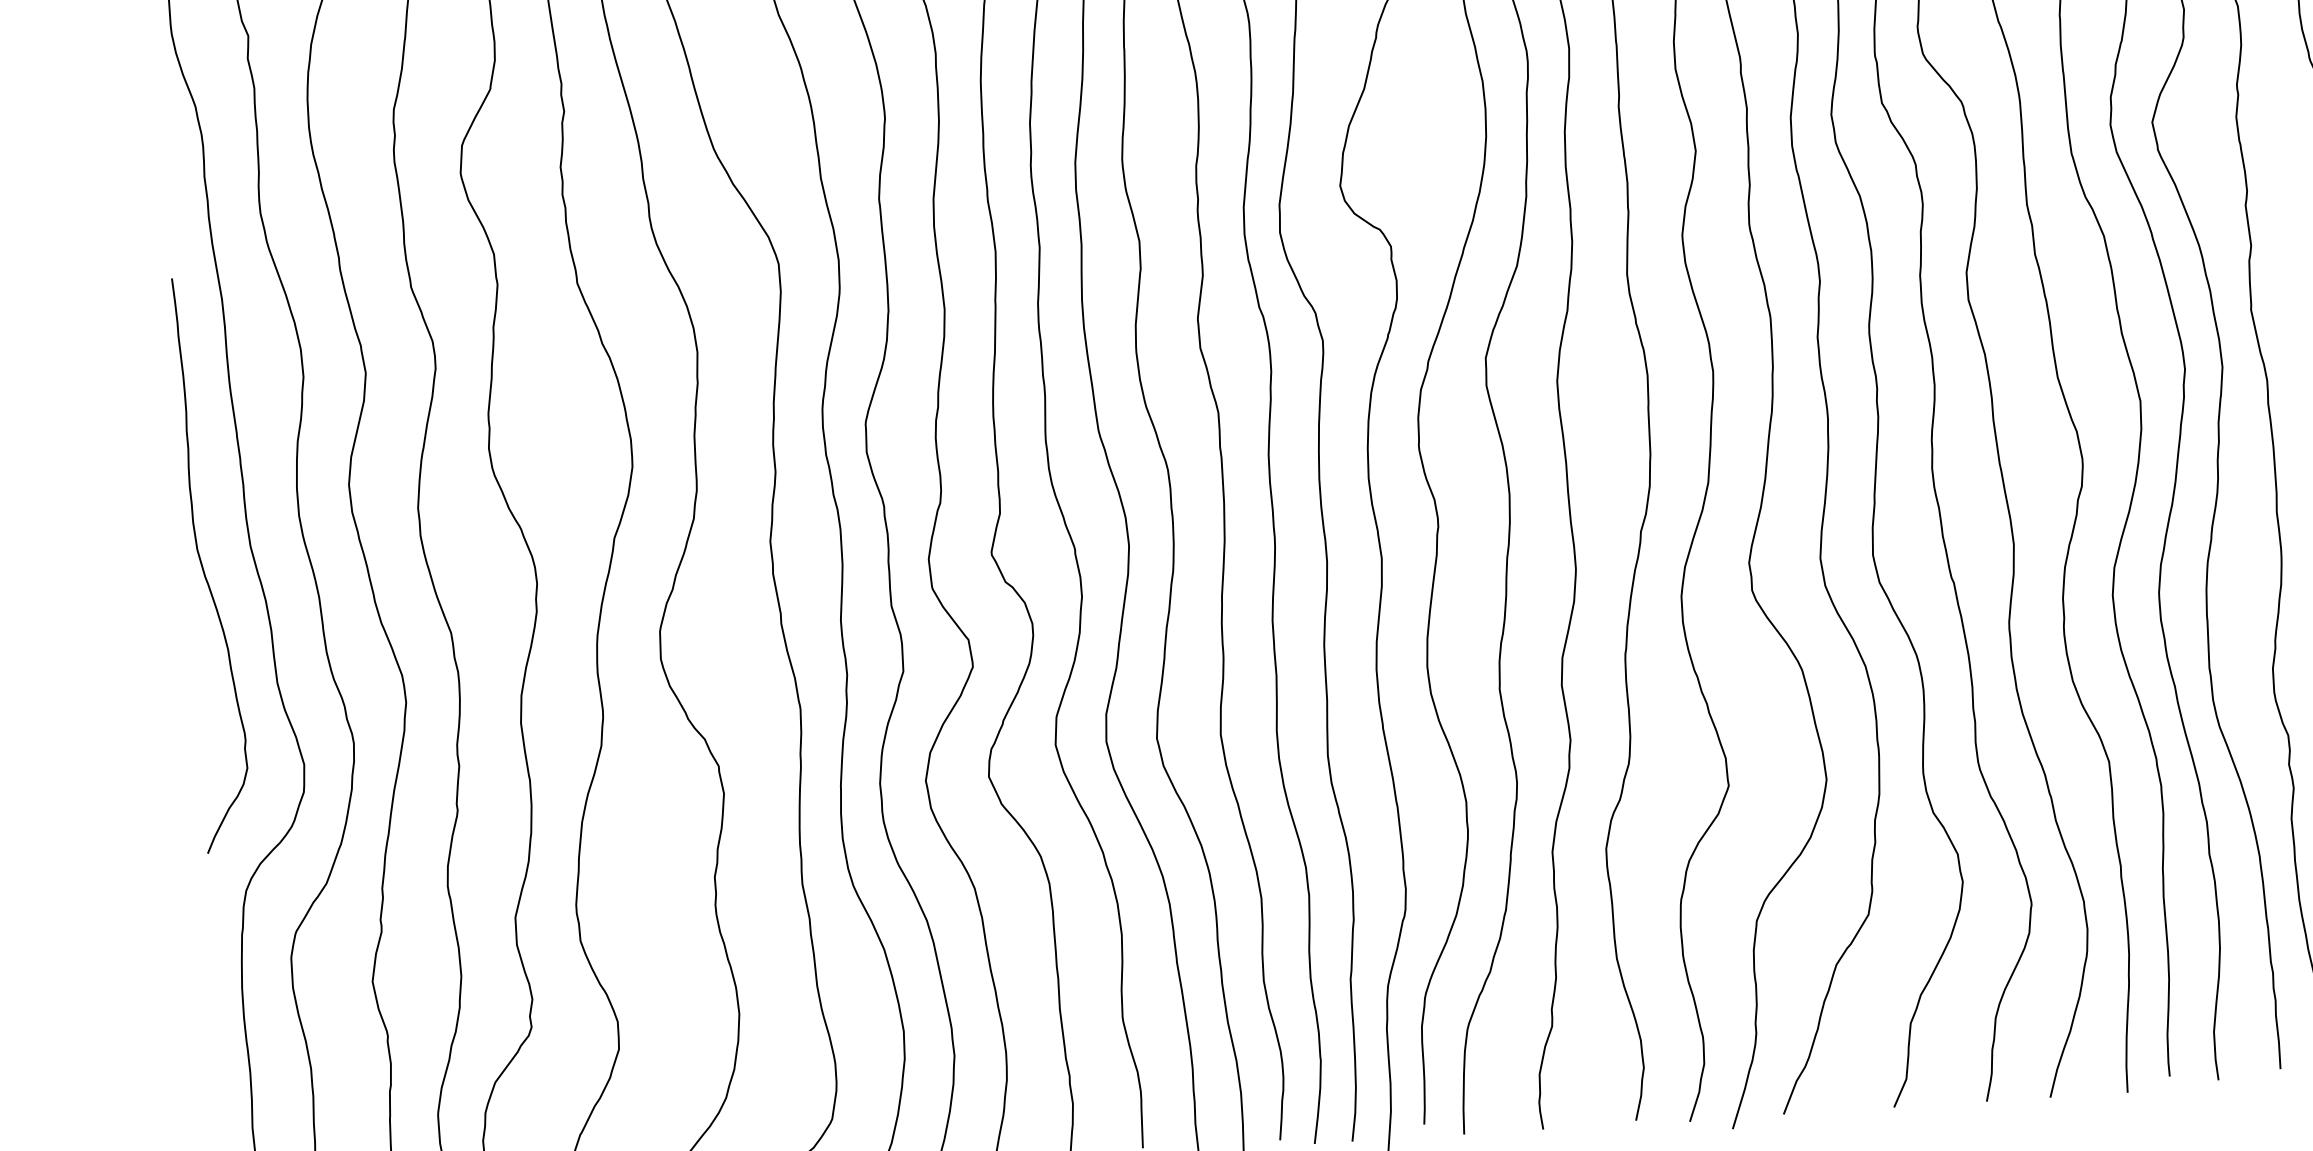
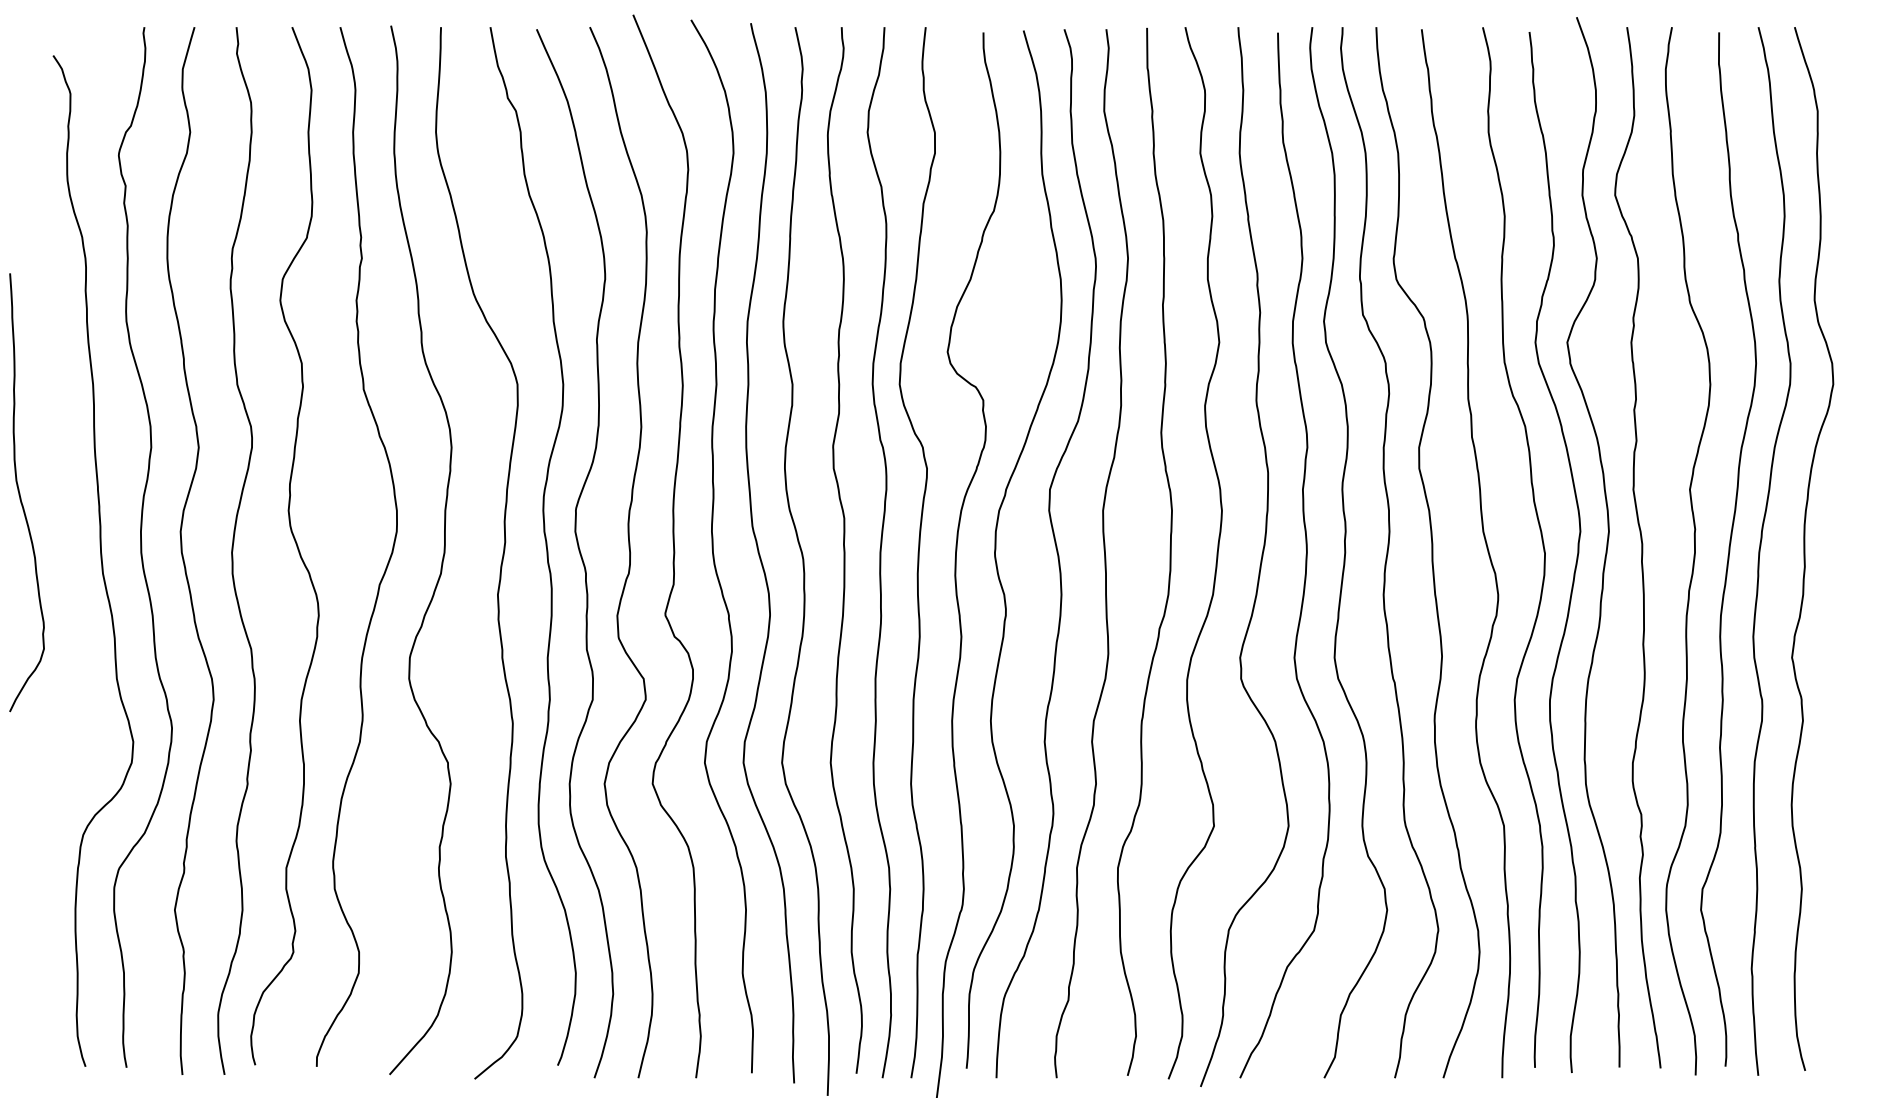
curve: (203, 566) -> (20, 493), moved

